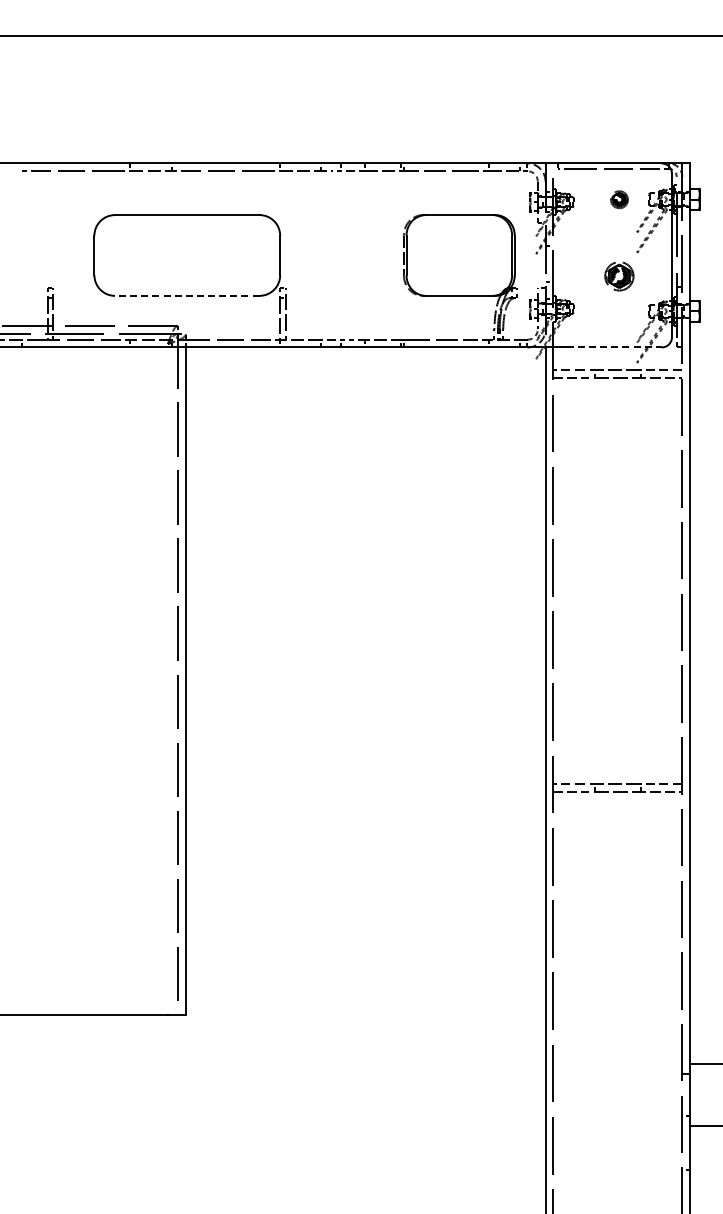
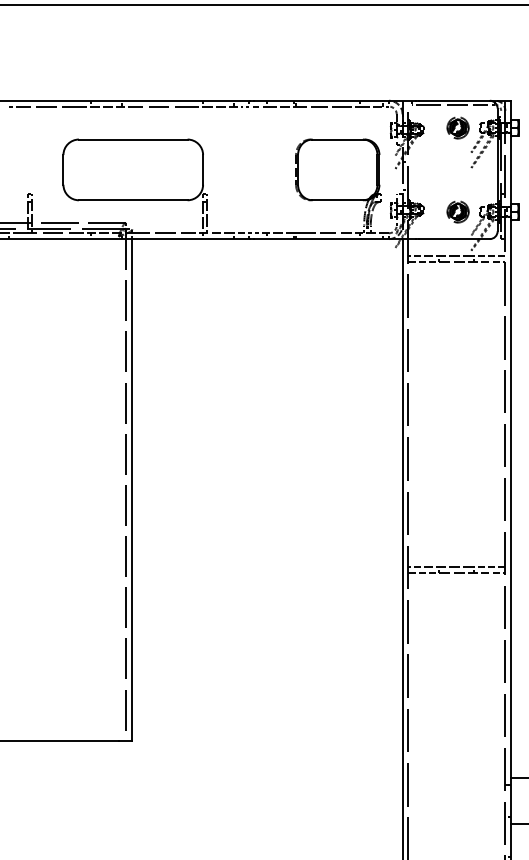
part: (619, 199) -> (458, 127), size x1.67
part: (619, 276) -> (458, 212), moved
line: (186, 295) -> (132, 200), dashed -> solid
line: (614, 347) -> (454, 239), dashed -> solid

